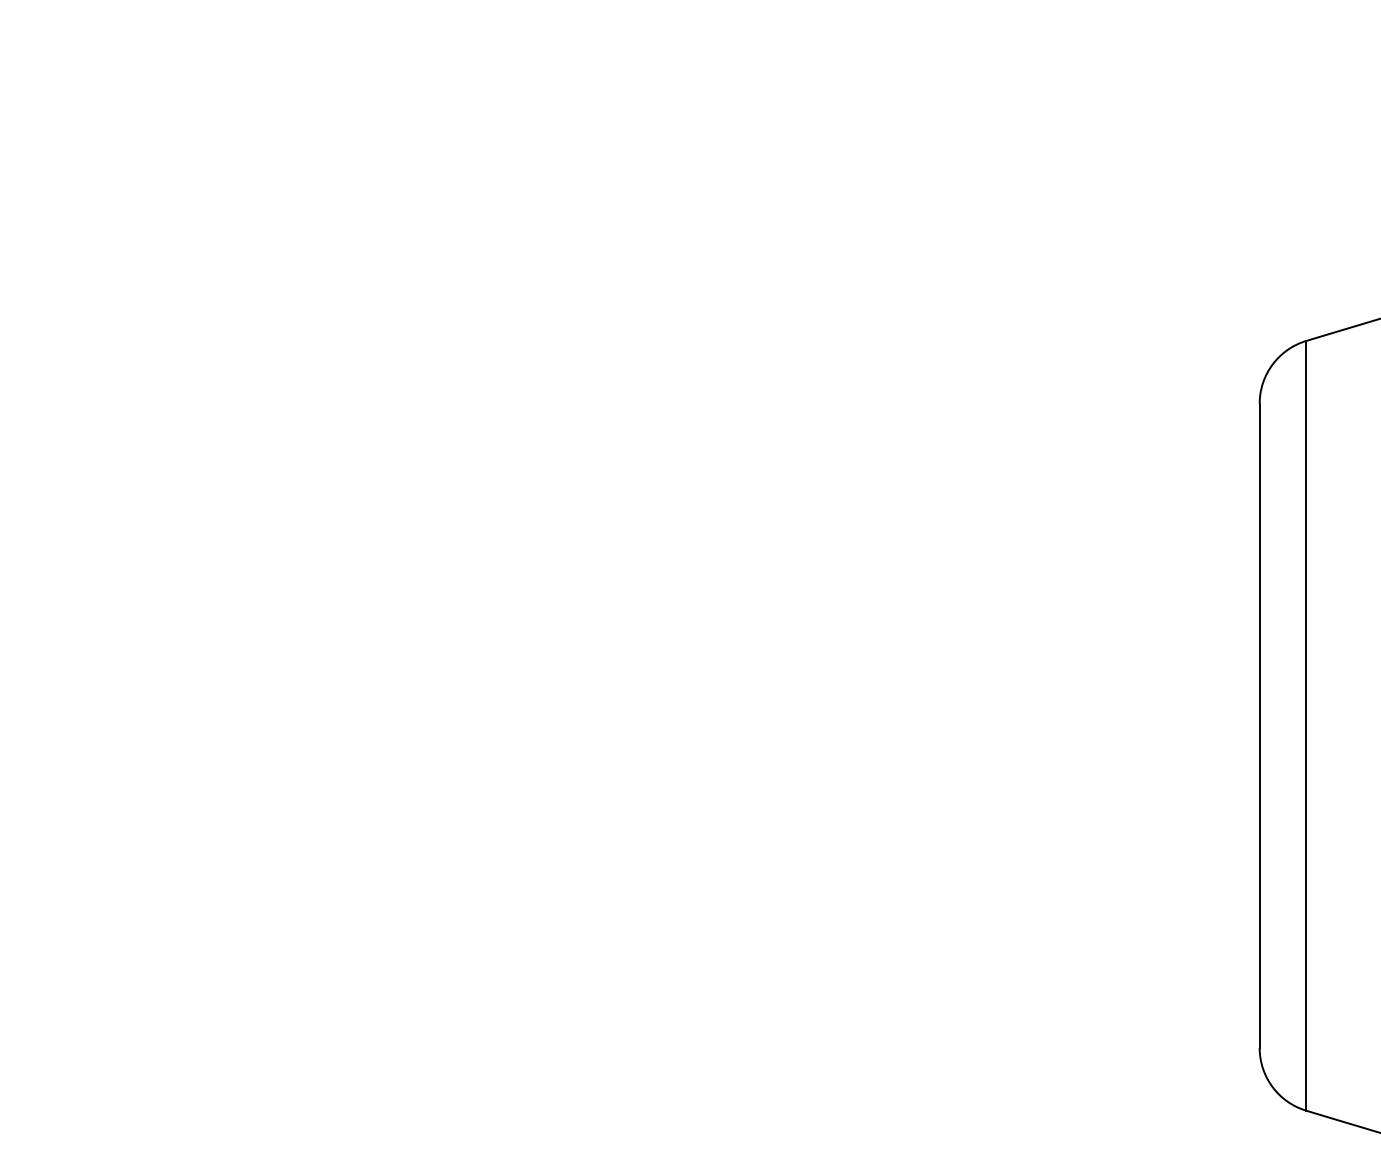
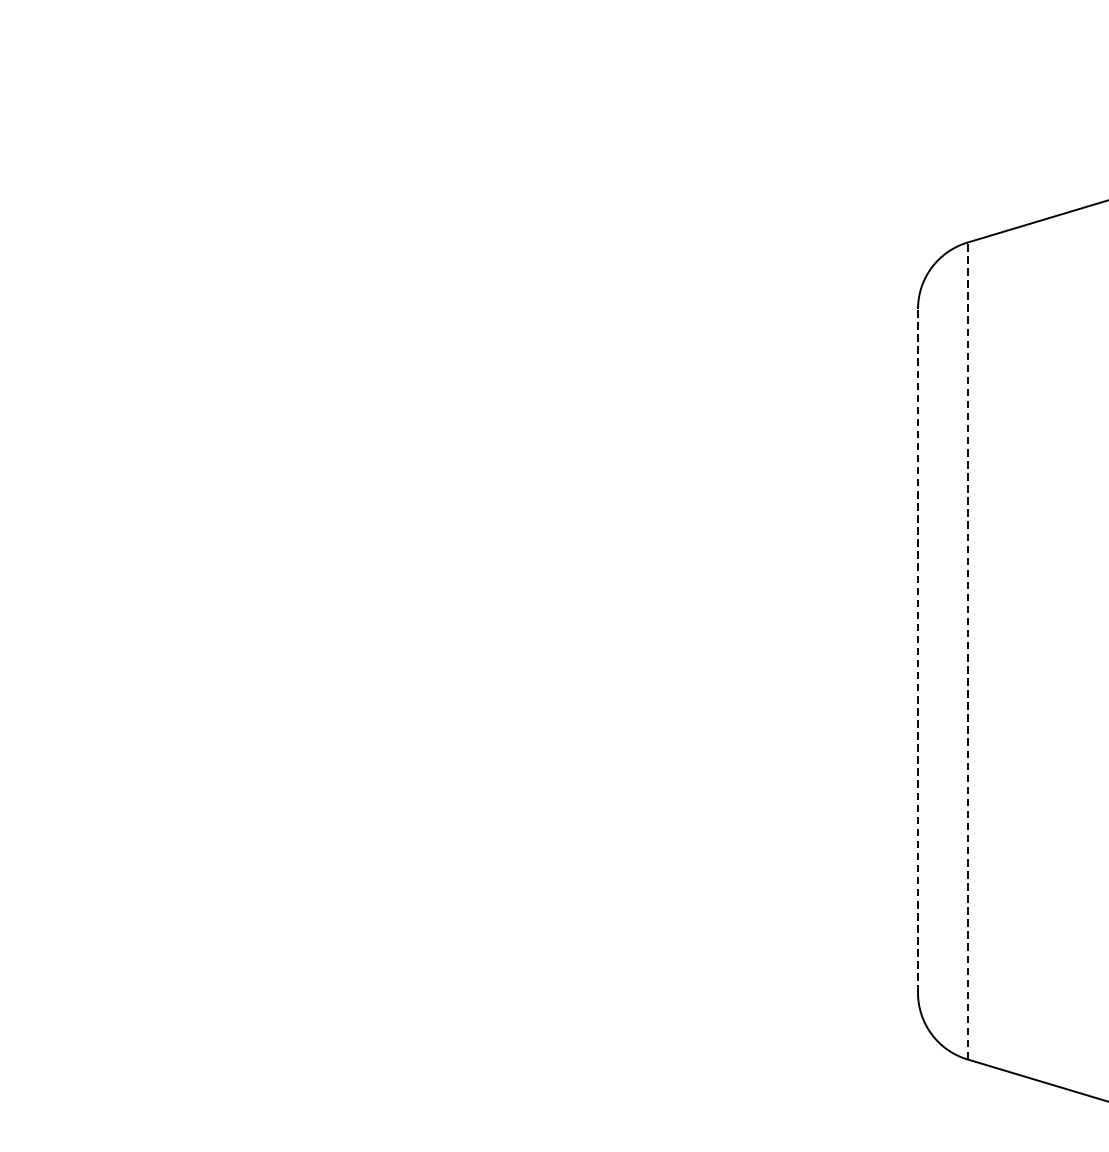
line: (1259, 725) -> (917, 650), solid -> dashed
line: (1306, 725) -> (967, 650), solid -> dashed

